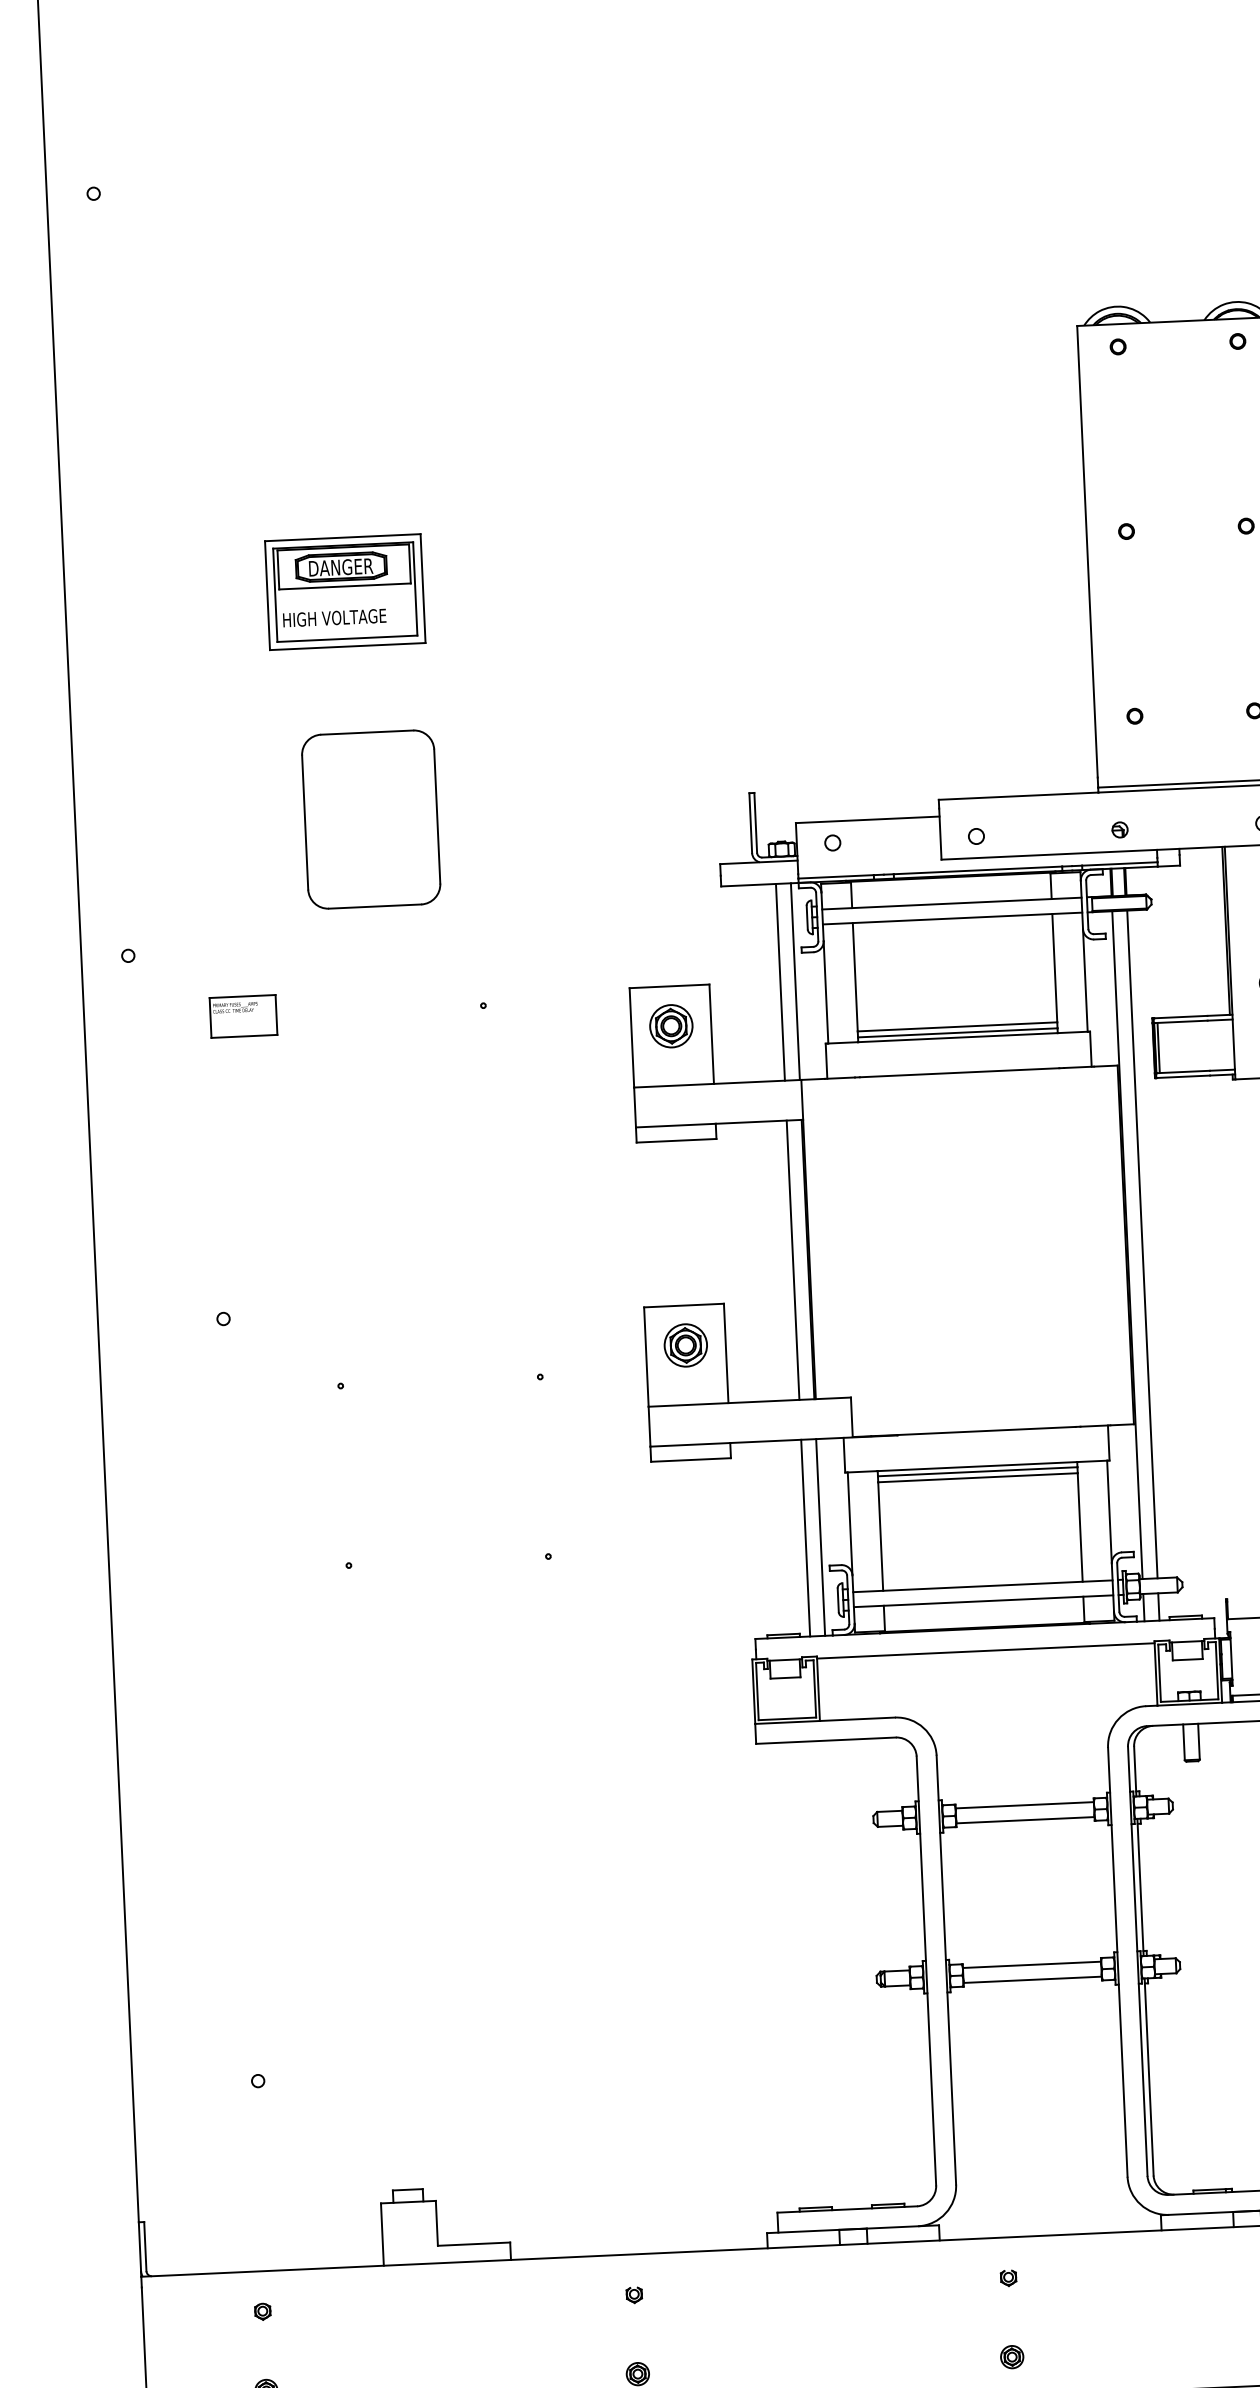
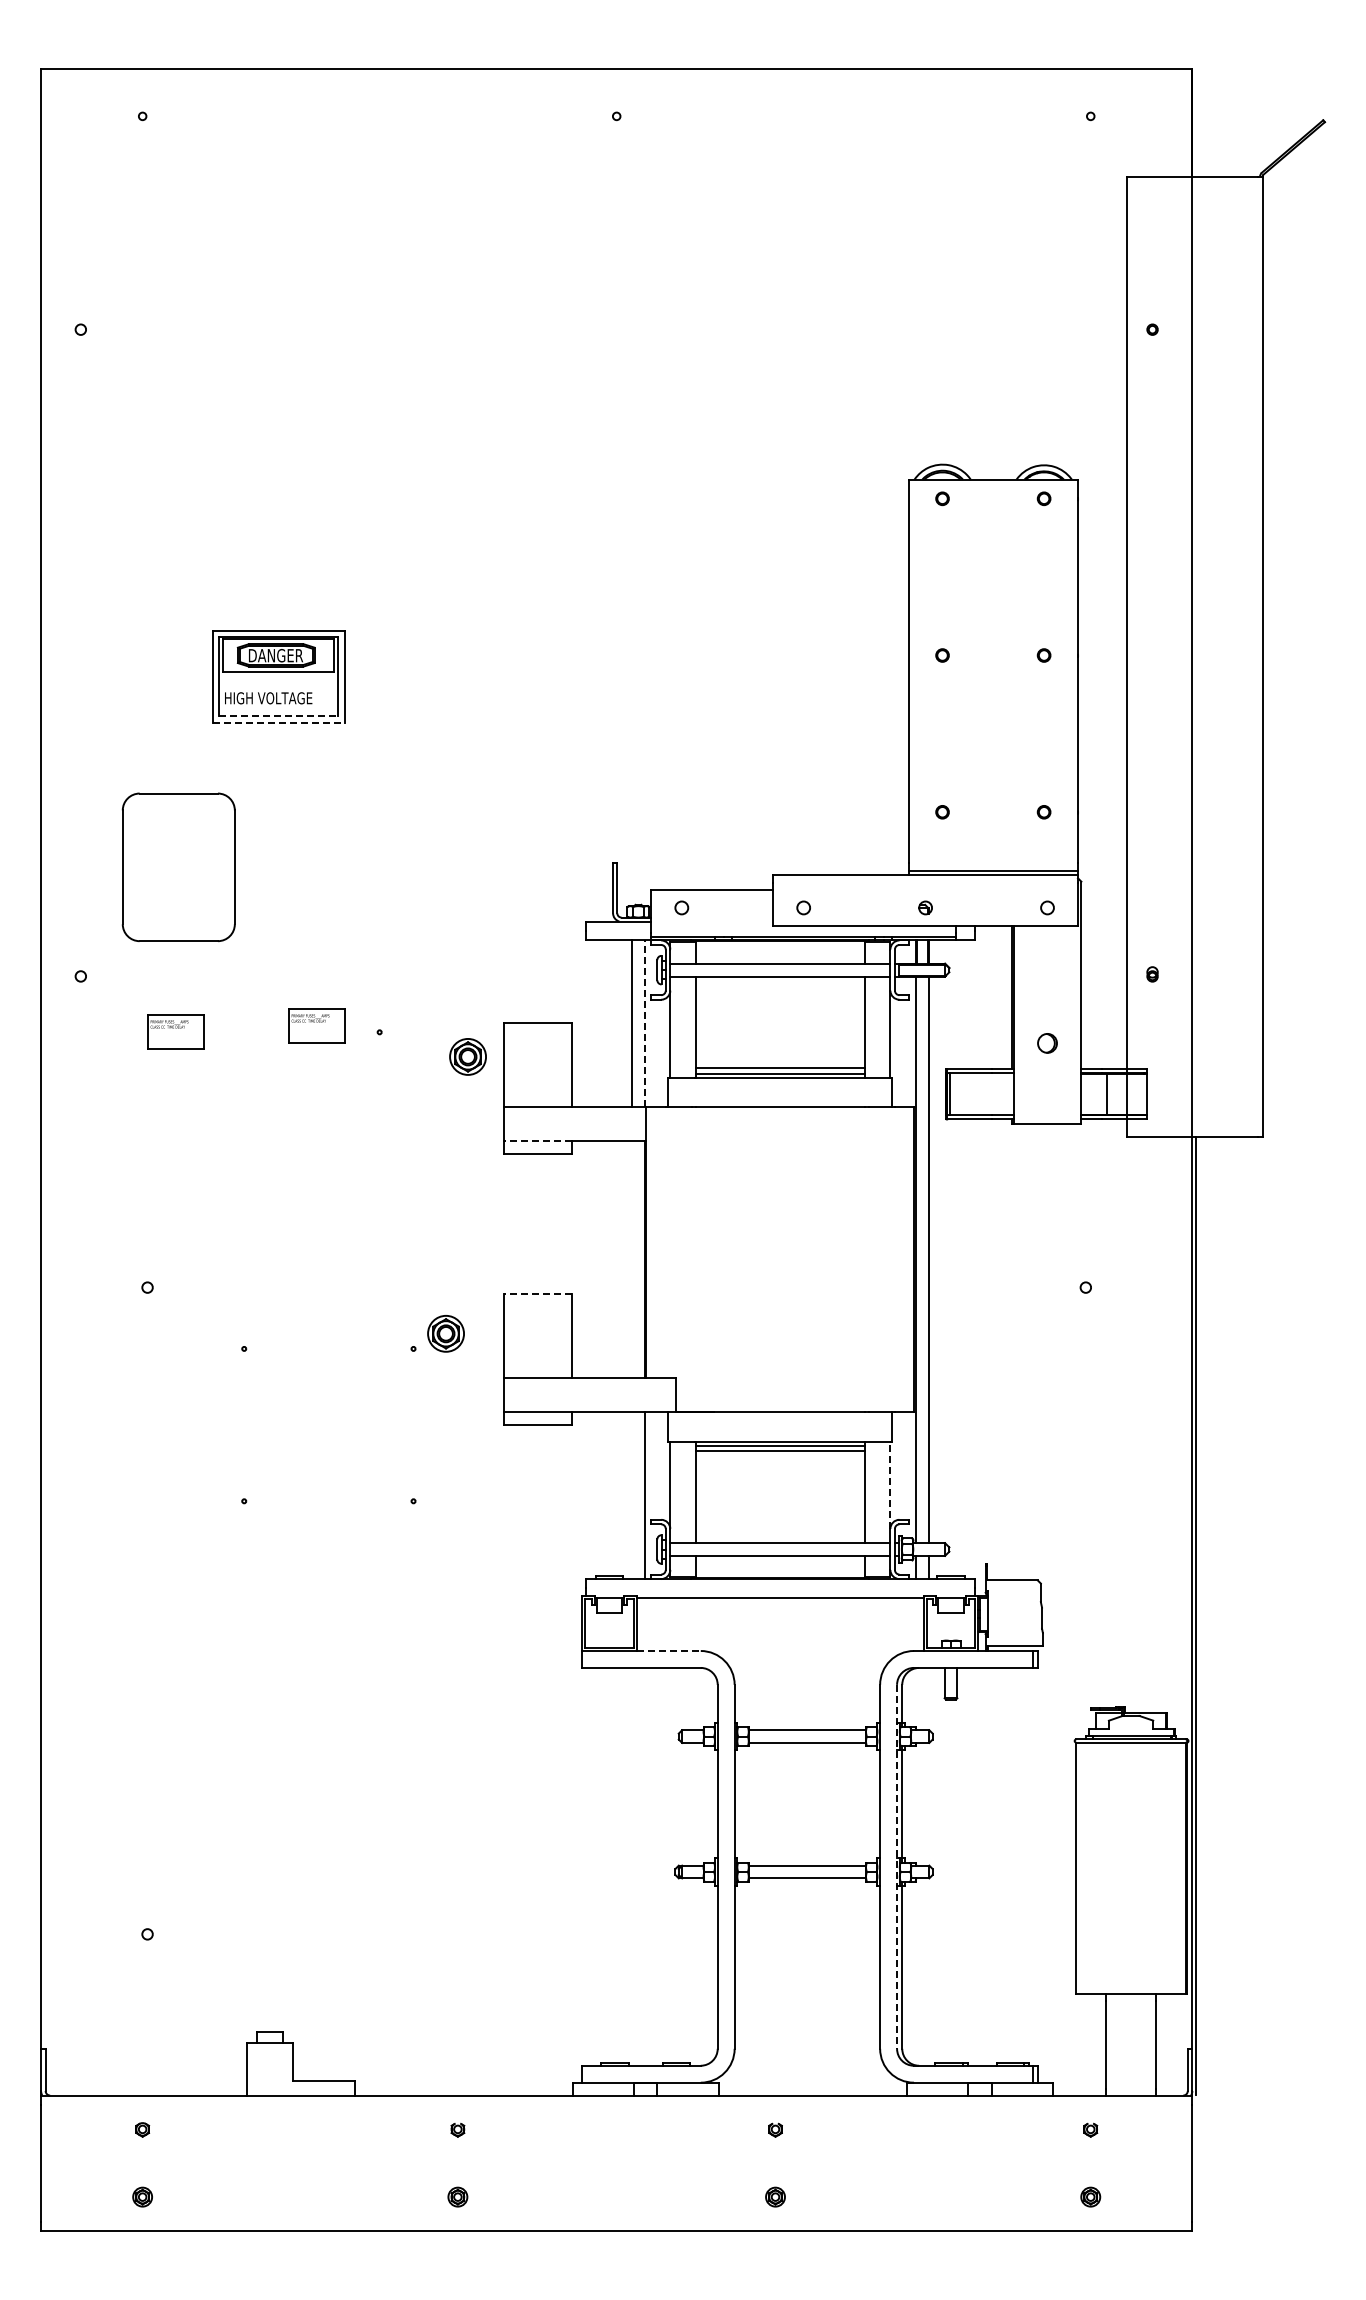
line: (348, 638) -> (279, 716), solid -> dashed
line: (347, 646) -> (278, 722), solid -> dashed
part: (370, 819) -> (178, 867), moved
line: (795, 981) -> (644, 1023), solid -> dashed
part: (408, 1001) -> (316, 1025), added
part: (670, 1025) -> (467, 1056), moved
line: (676, 1125) -> (538, 1141), solid -> dashed
line: (793, 1259) -> (632, 1259), removed
line: (684, 1304) -> (538, 1293), solid -> dashed
part: (685, 1345) -> (445, 1333), moved
line: (1109, 1512) -> (890, 1485), solid -> dashed
line: (806, 1538) -> (632, 1495), removed
line: (856, 1719) -> (668, 1651), solid -> dashed
line: (1138, 1961) -> (897, 1866), solid -> dashed

